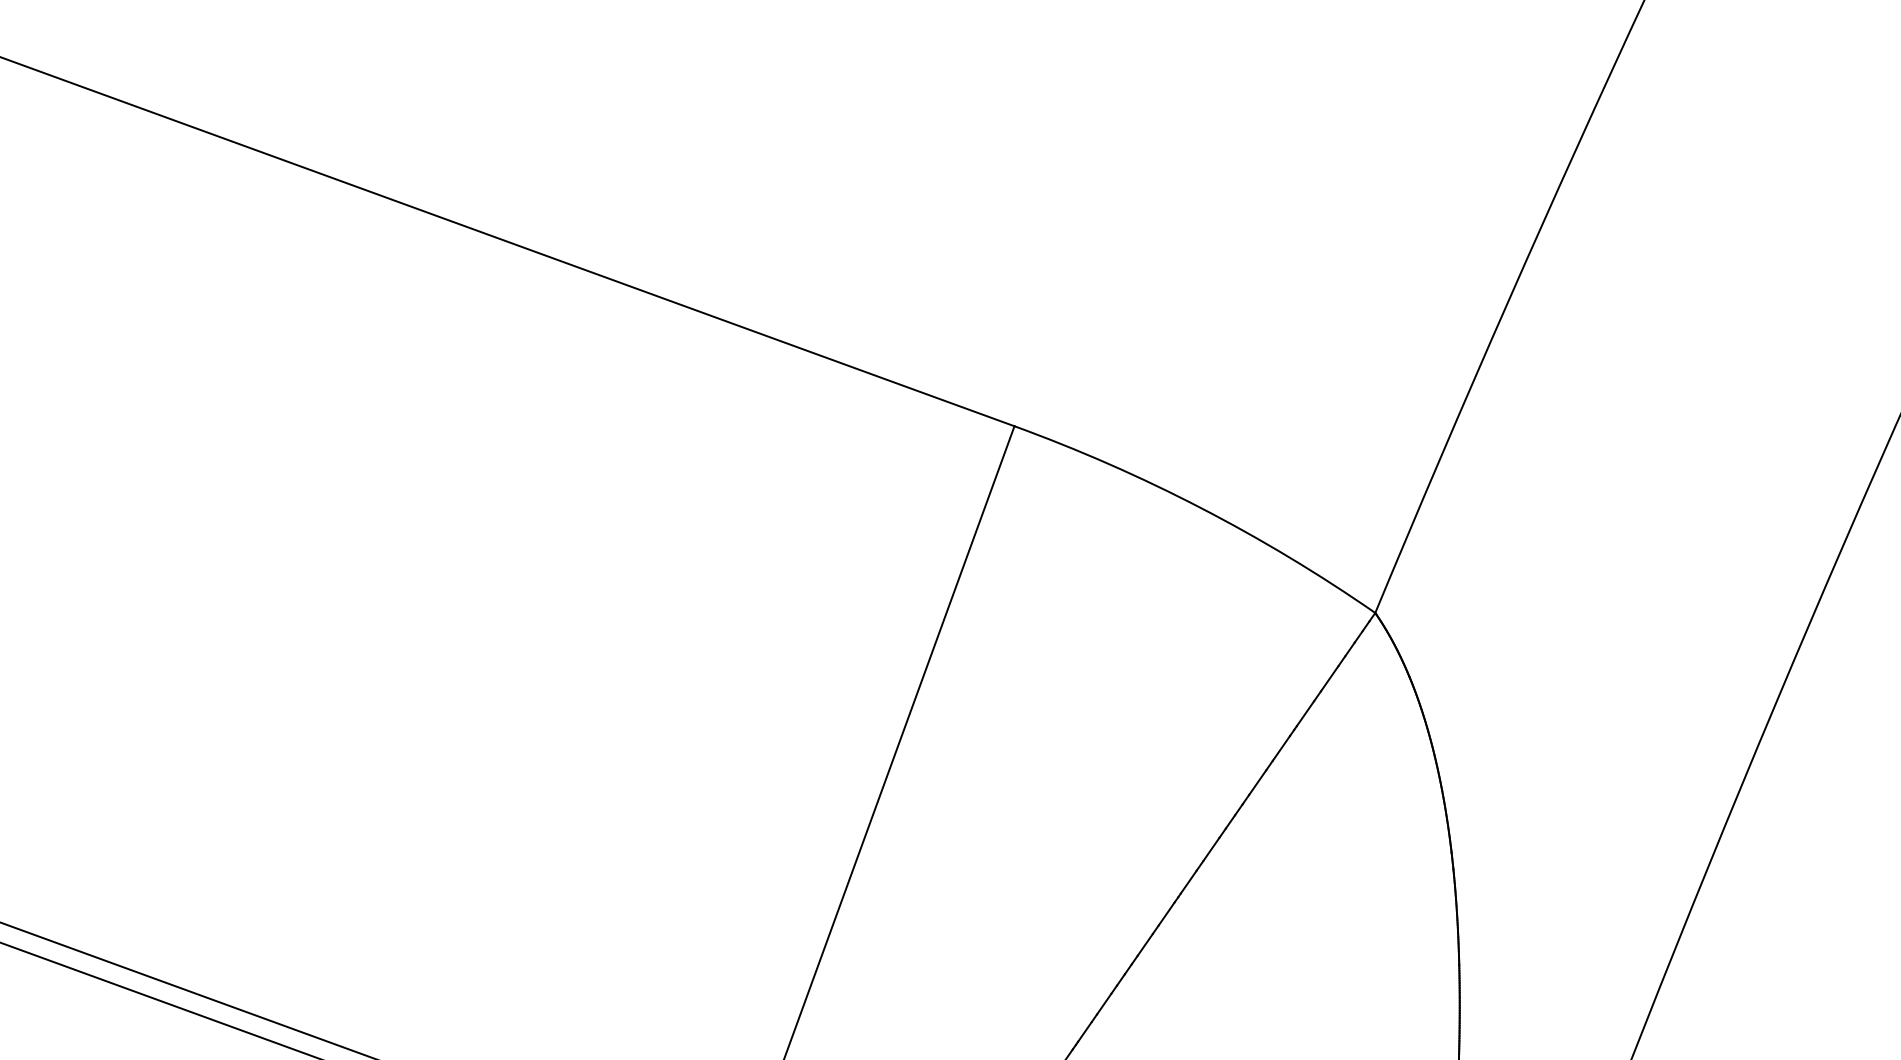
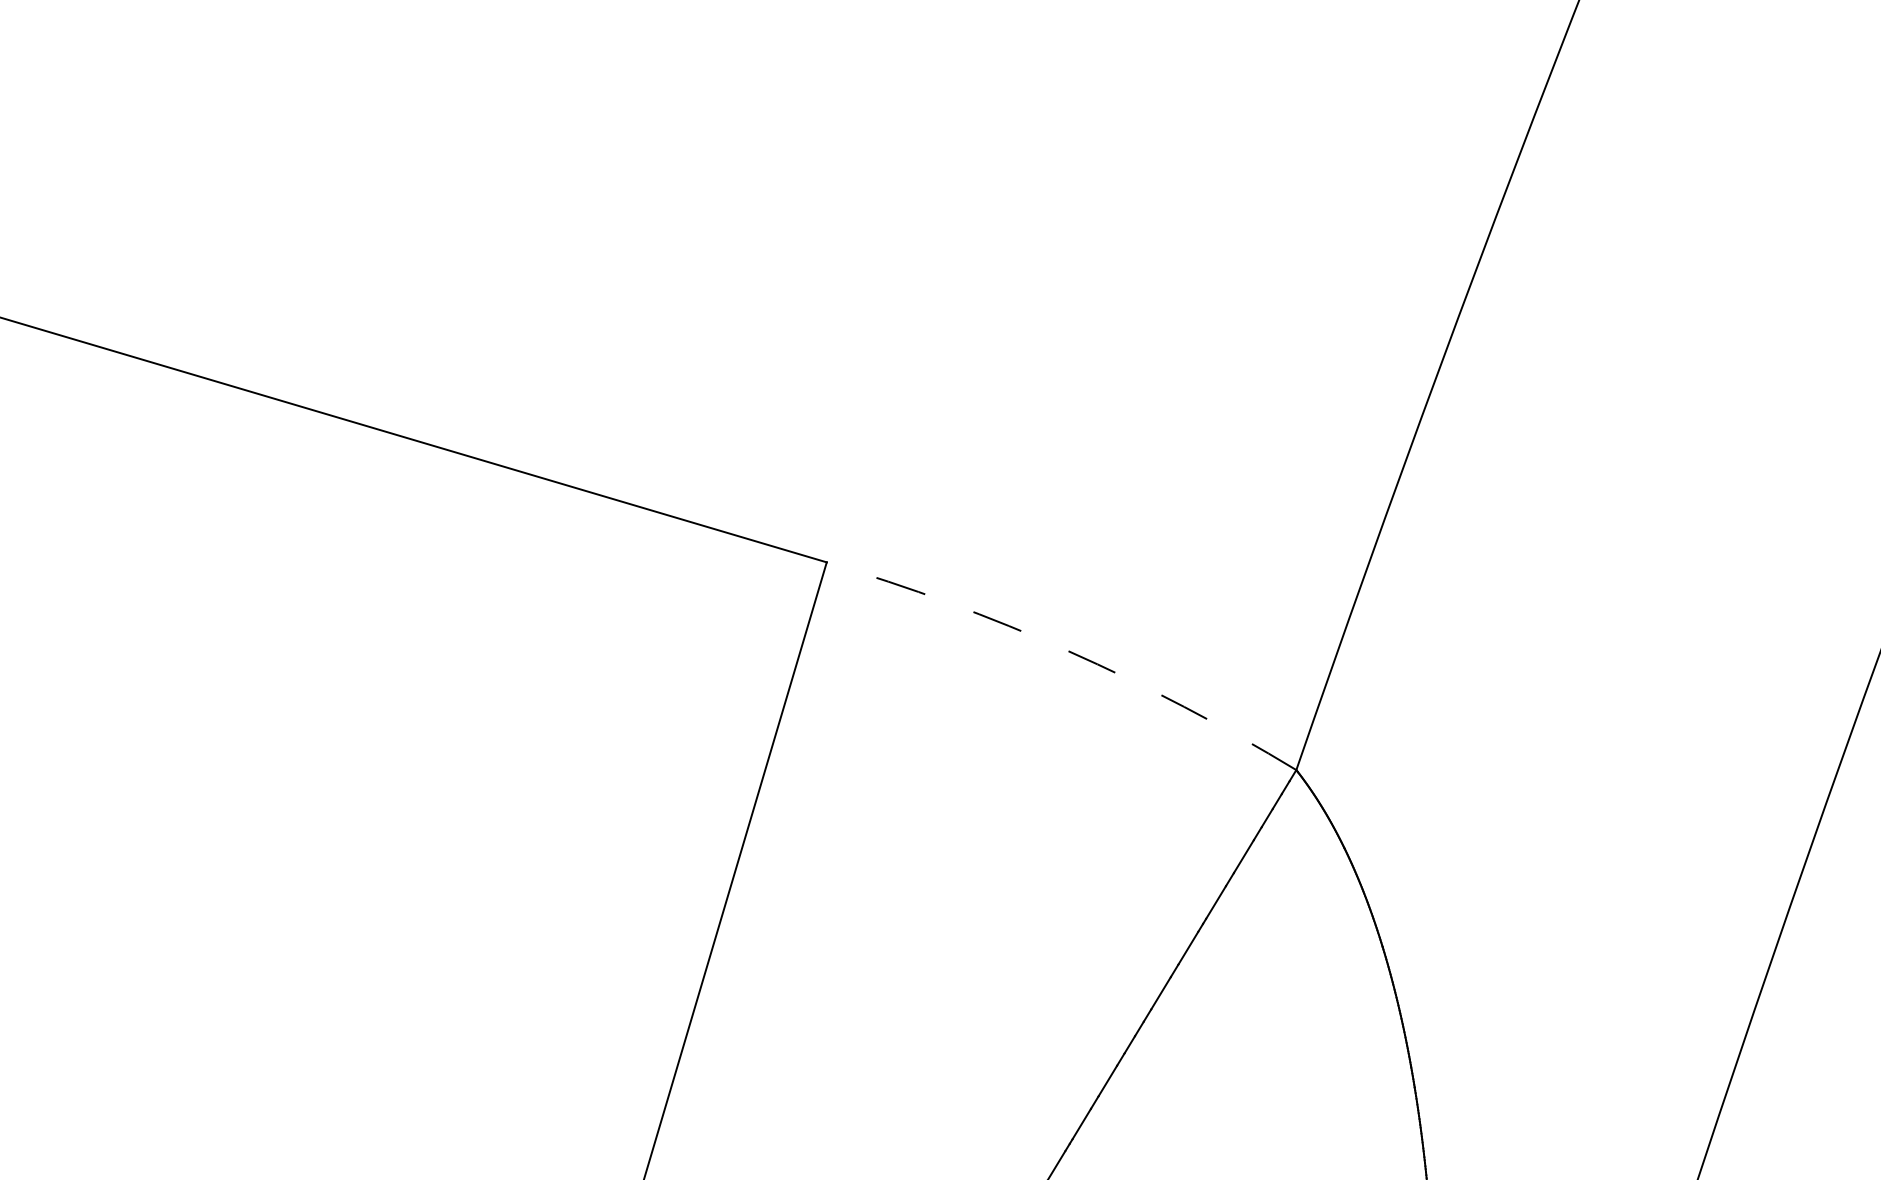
arc: (1200, 508) -> (1067, 651), solid -> dashed

